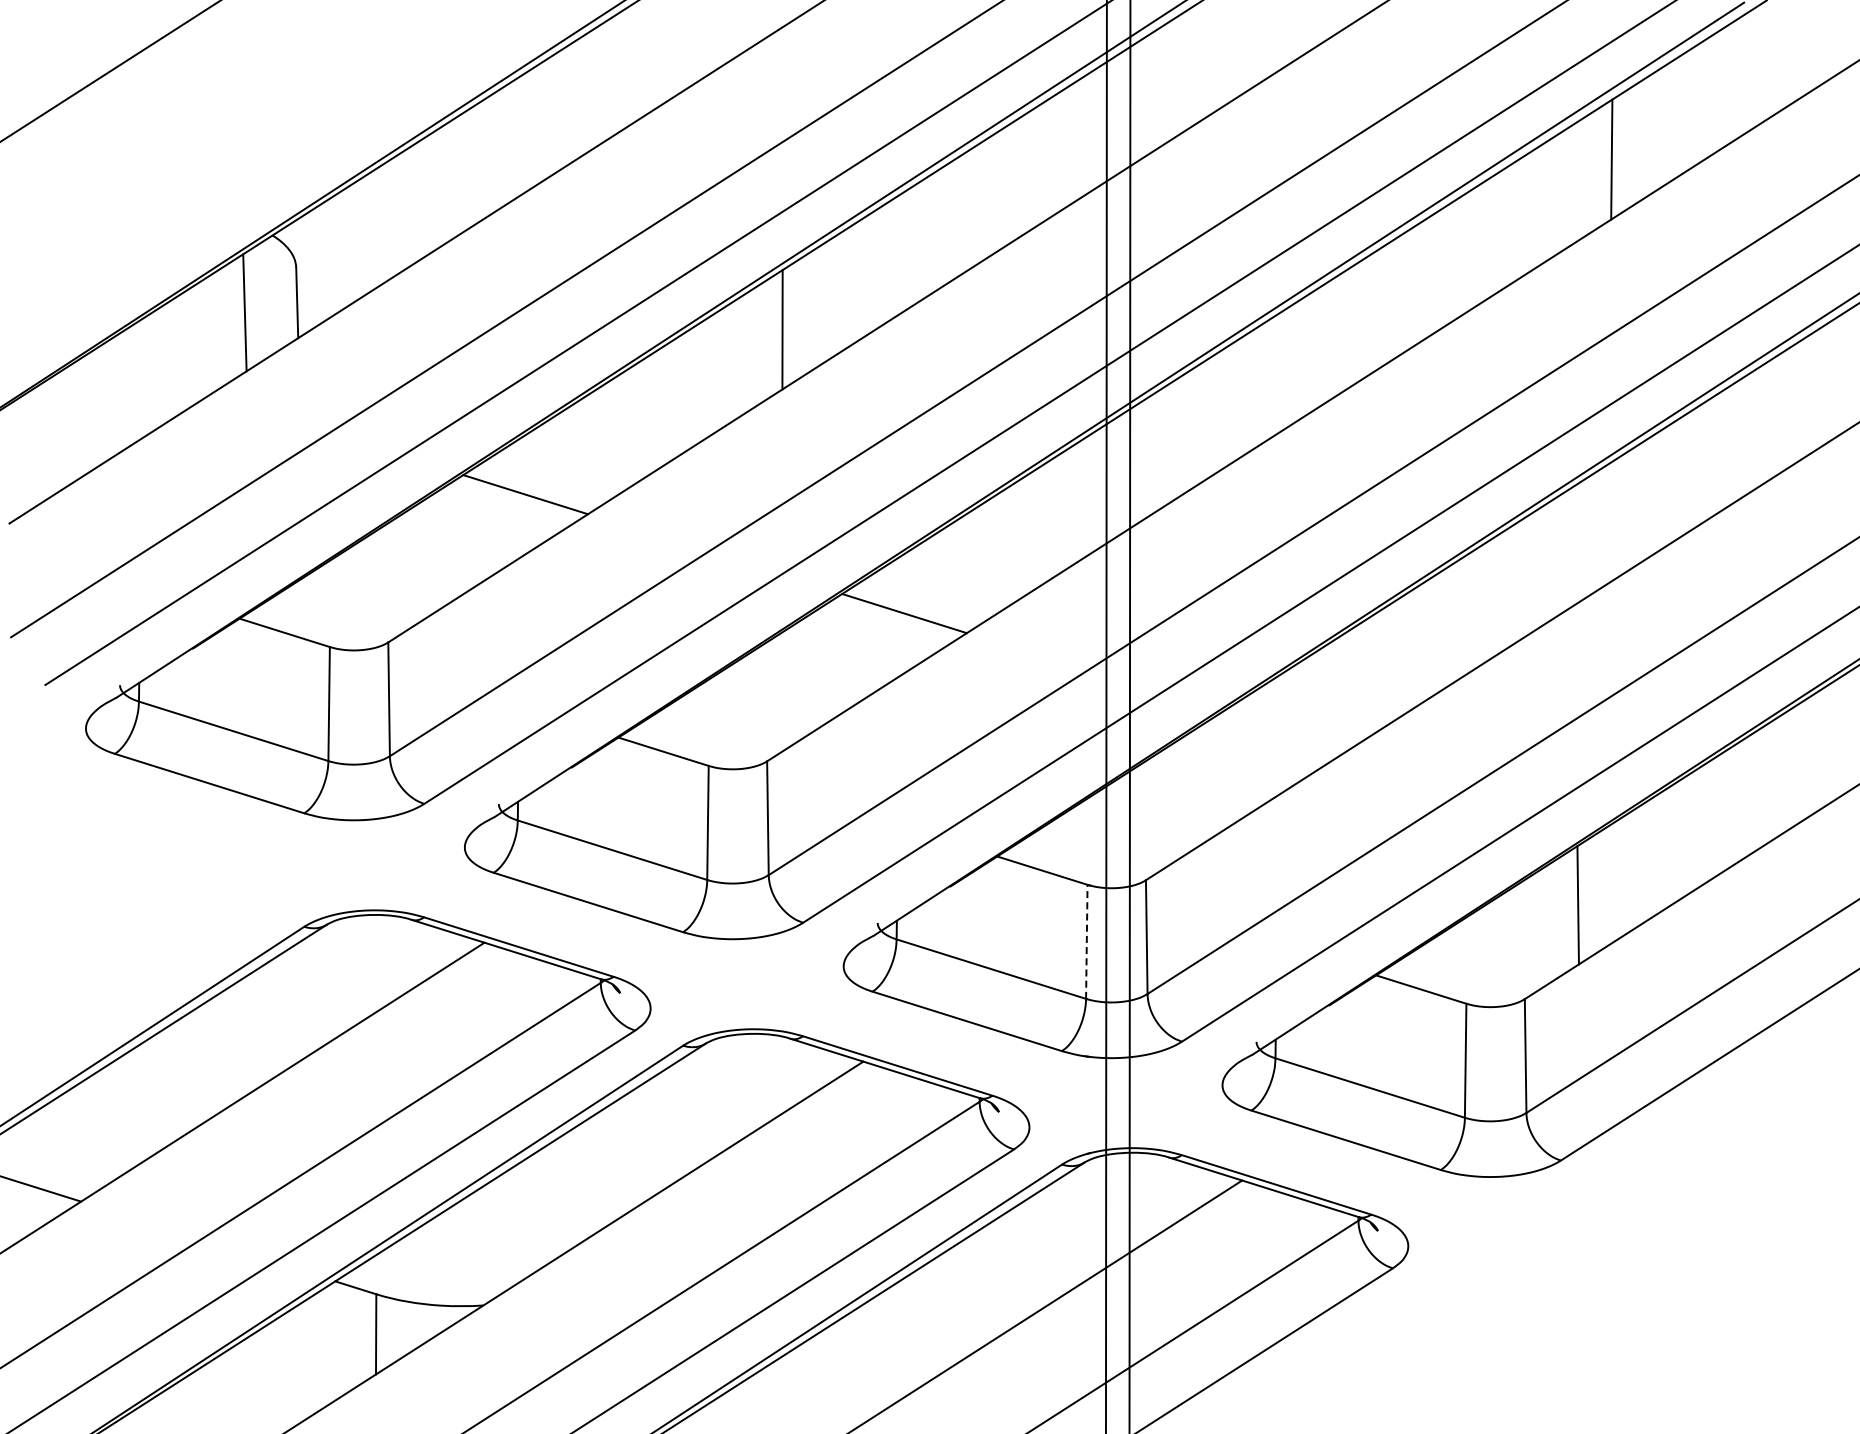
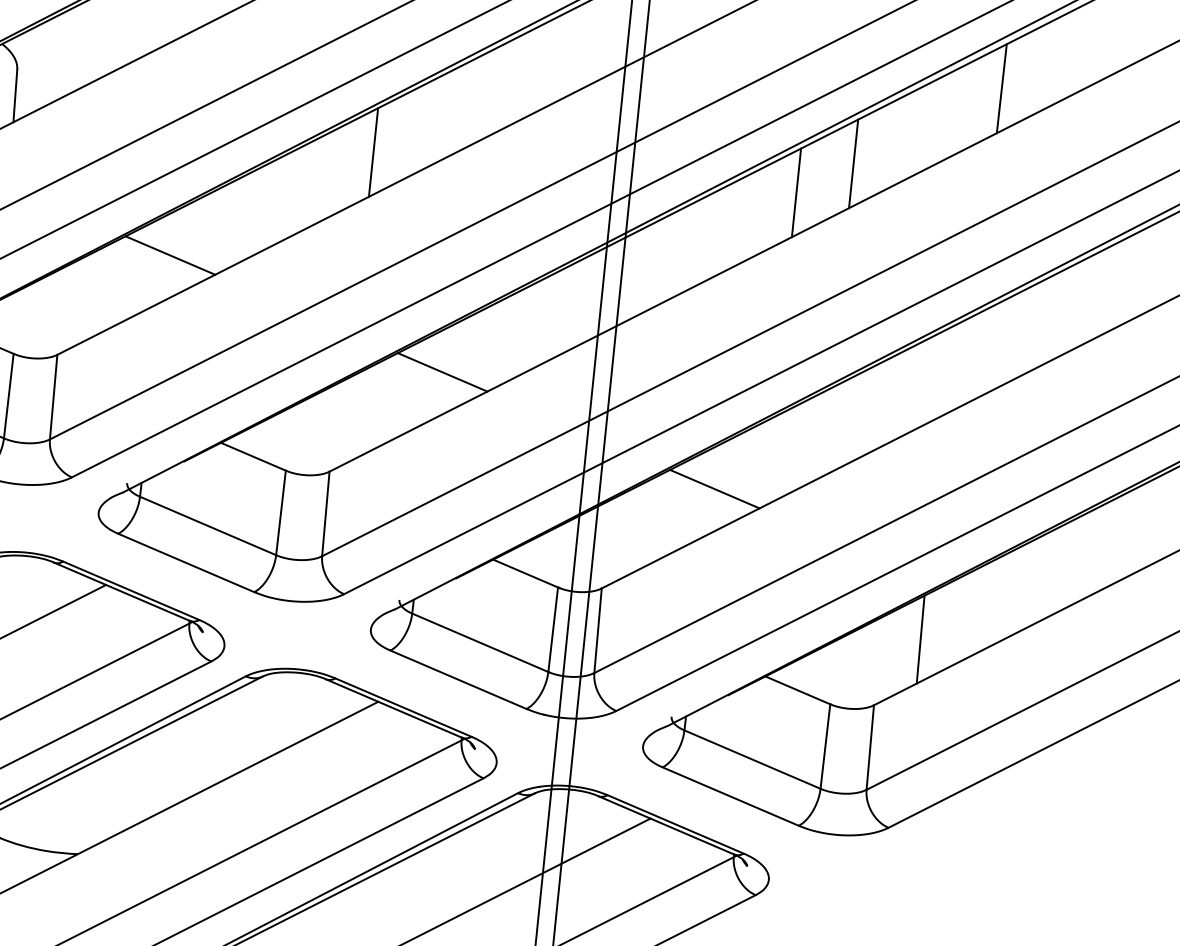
line: (1424, 279) -> (853, 163), added
line: (1351, 325) -> (796, 192), added
line: (1282, 732) -> (714, 489), added
line: (1086, 941) -> (553, 629), dashed -> solid

